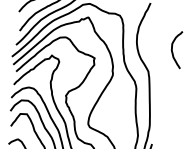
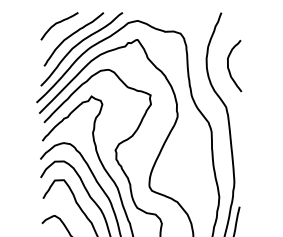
curve: (172, 51) -> (229, 68), moved

